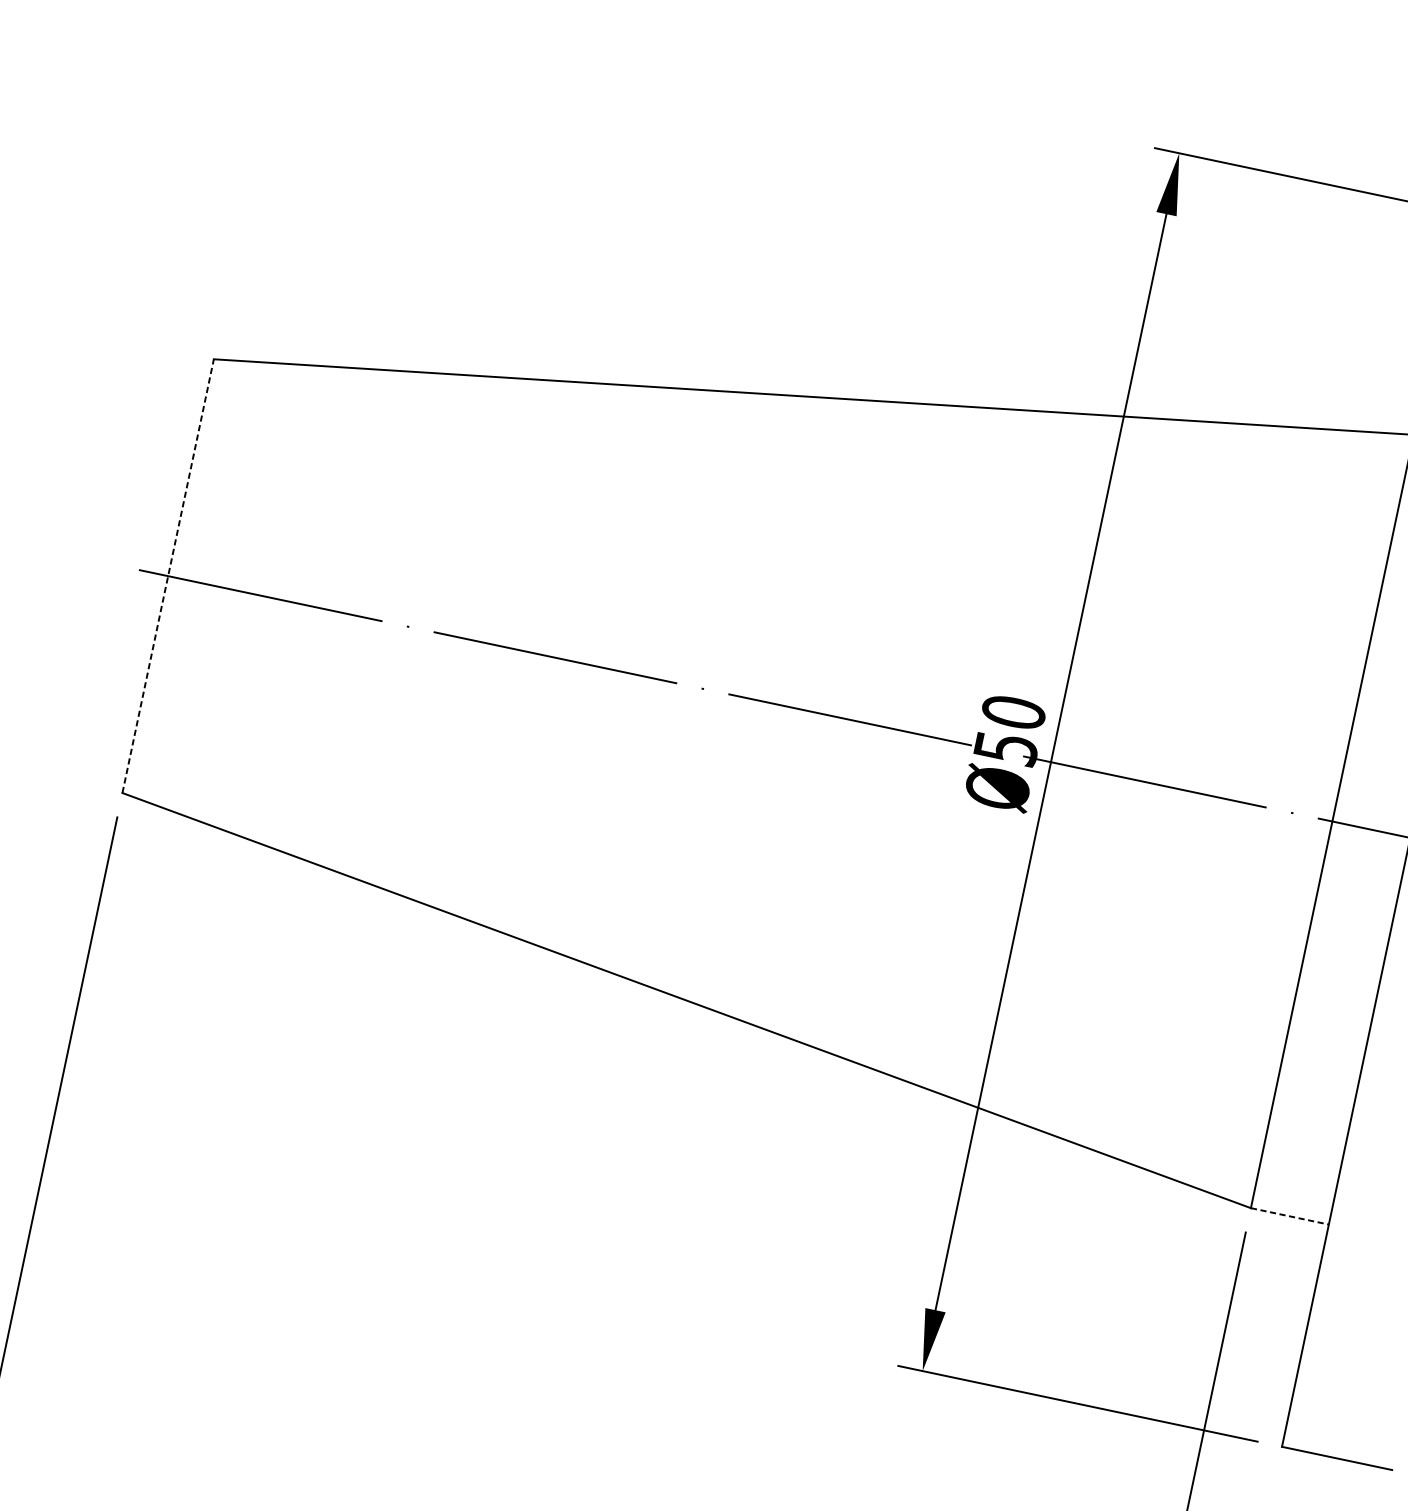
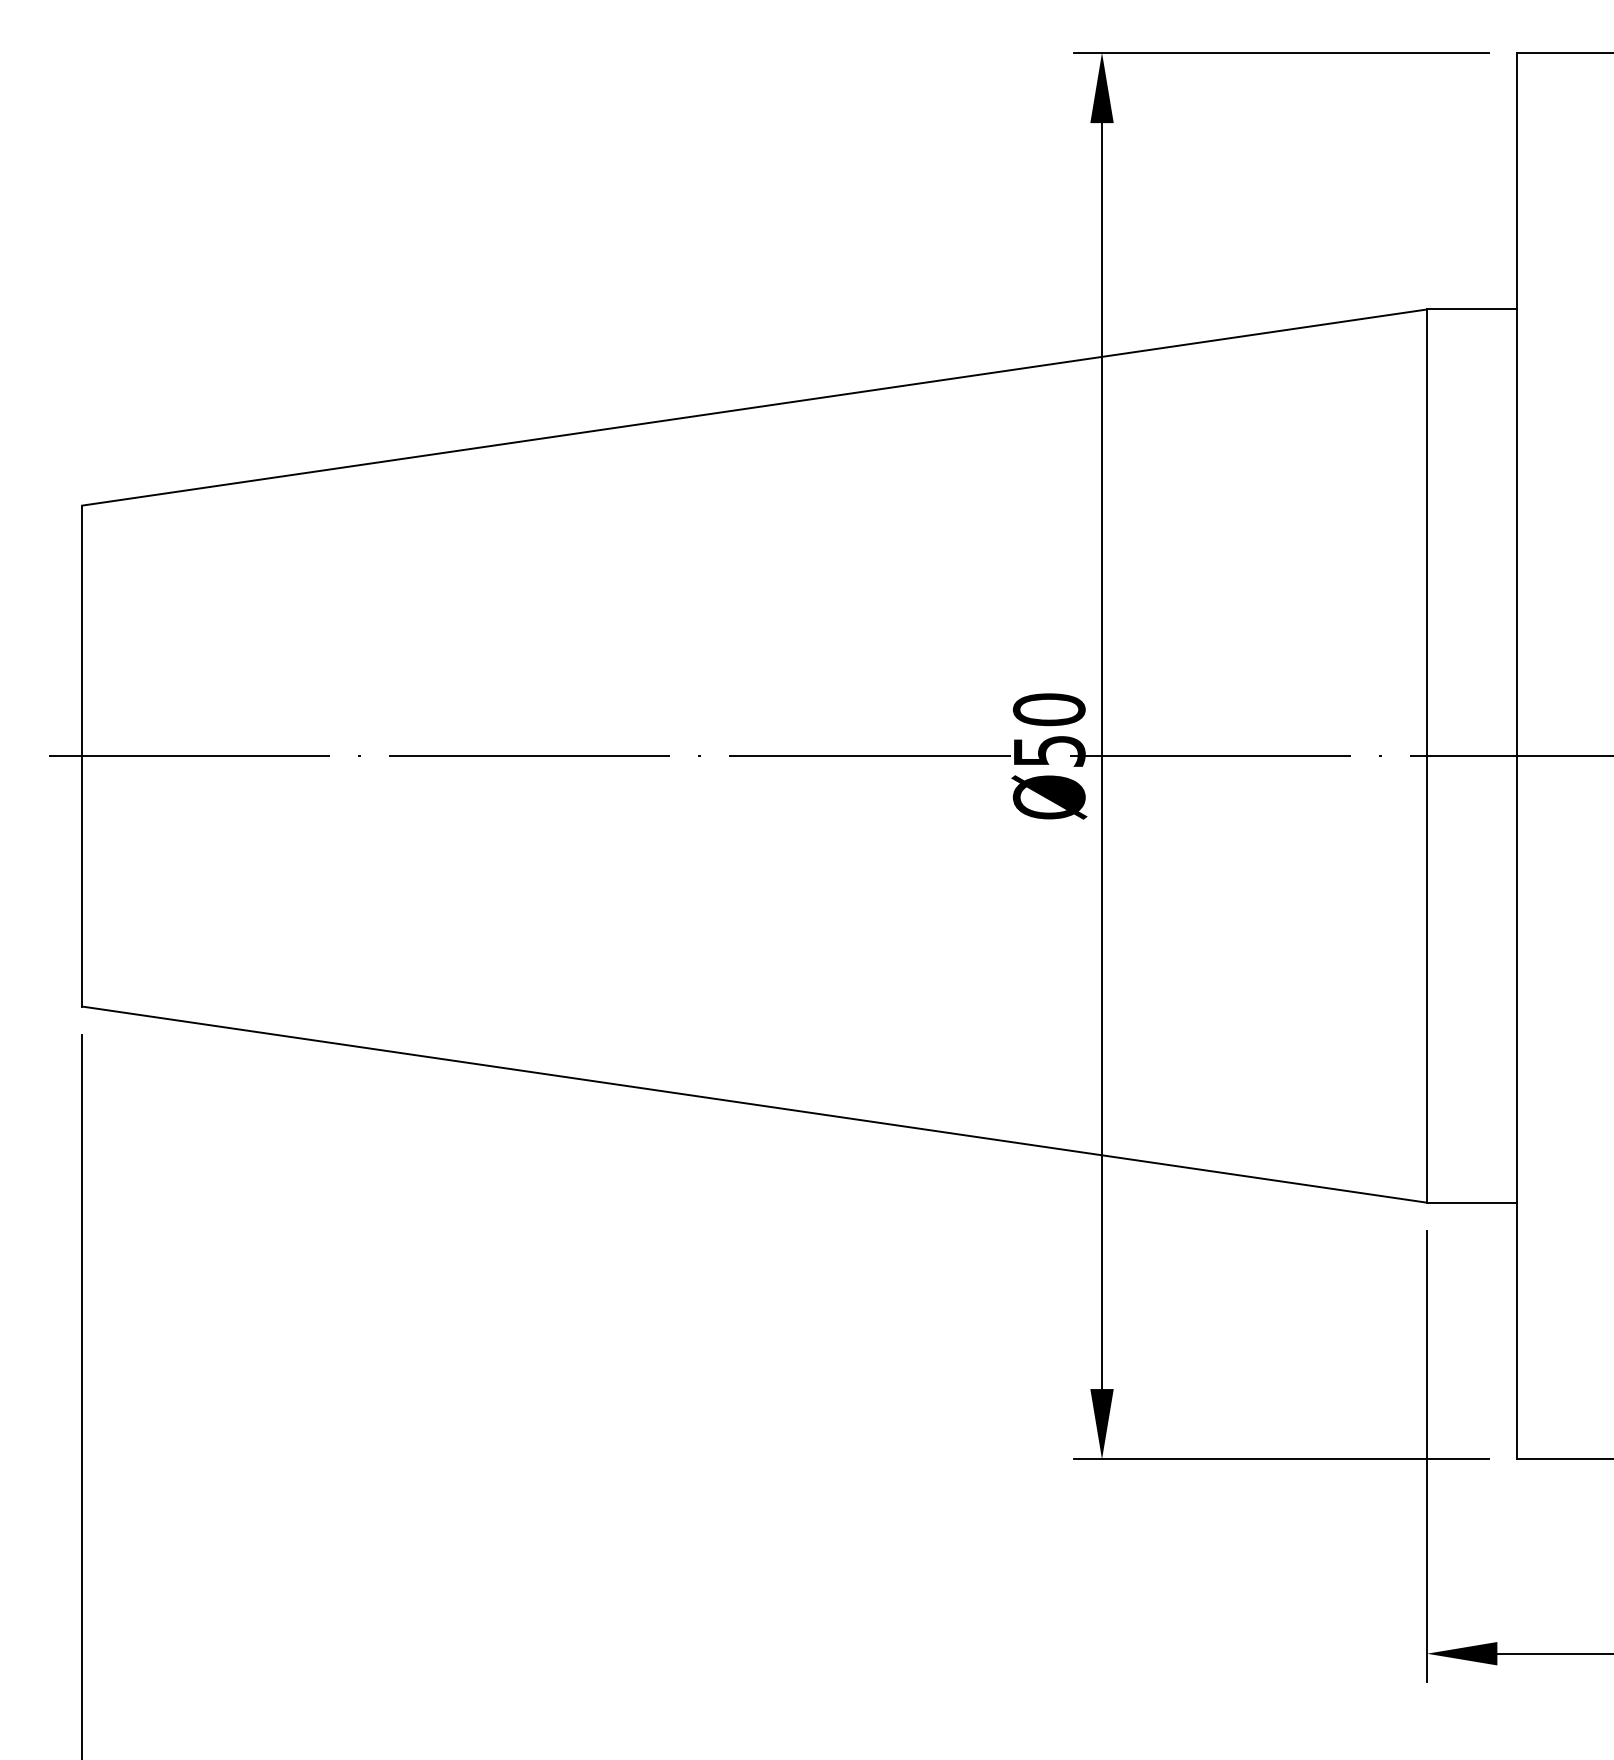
line: (168, 575) -> (82, 755), dashed -> solid
line: (1290, 1216) -> (1472, 1202), dashed -> solid

